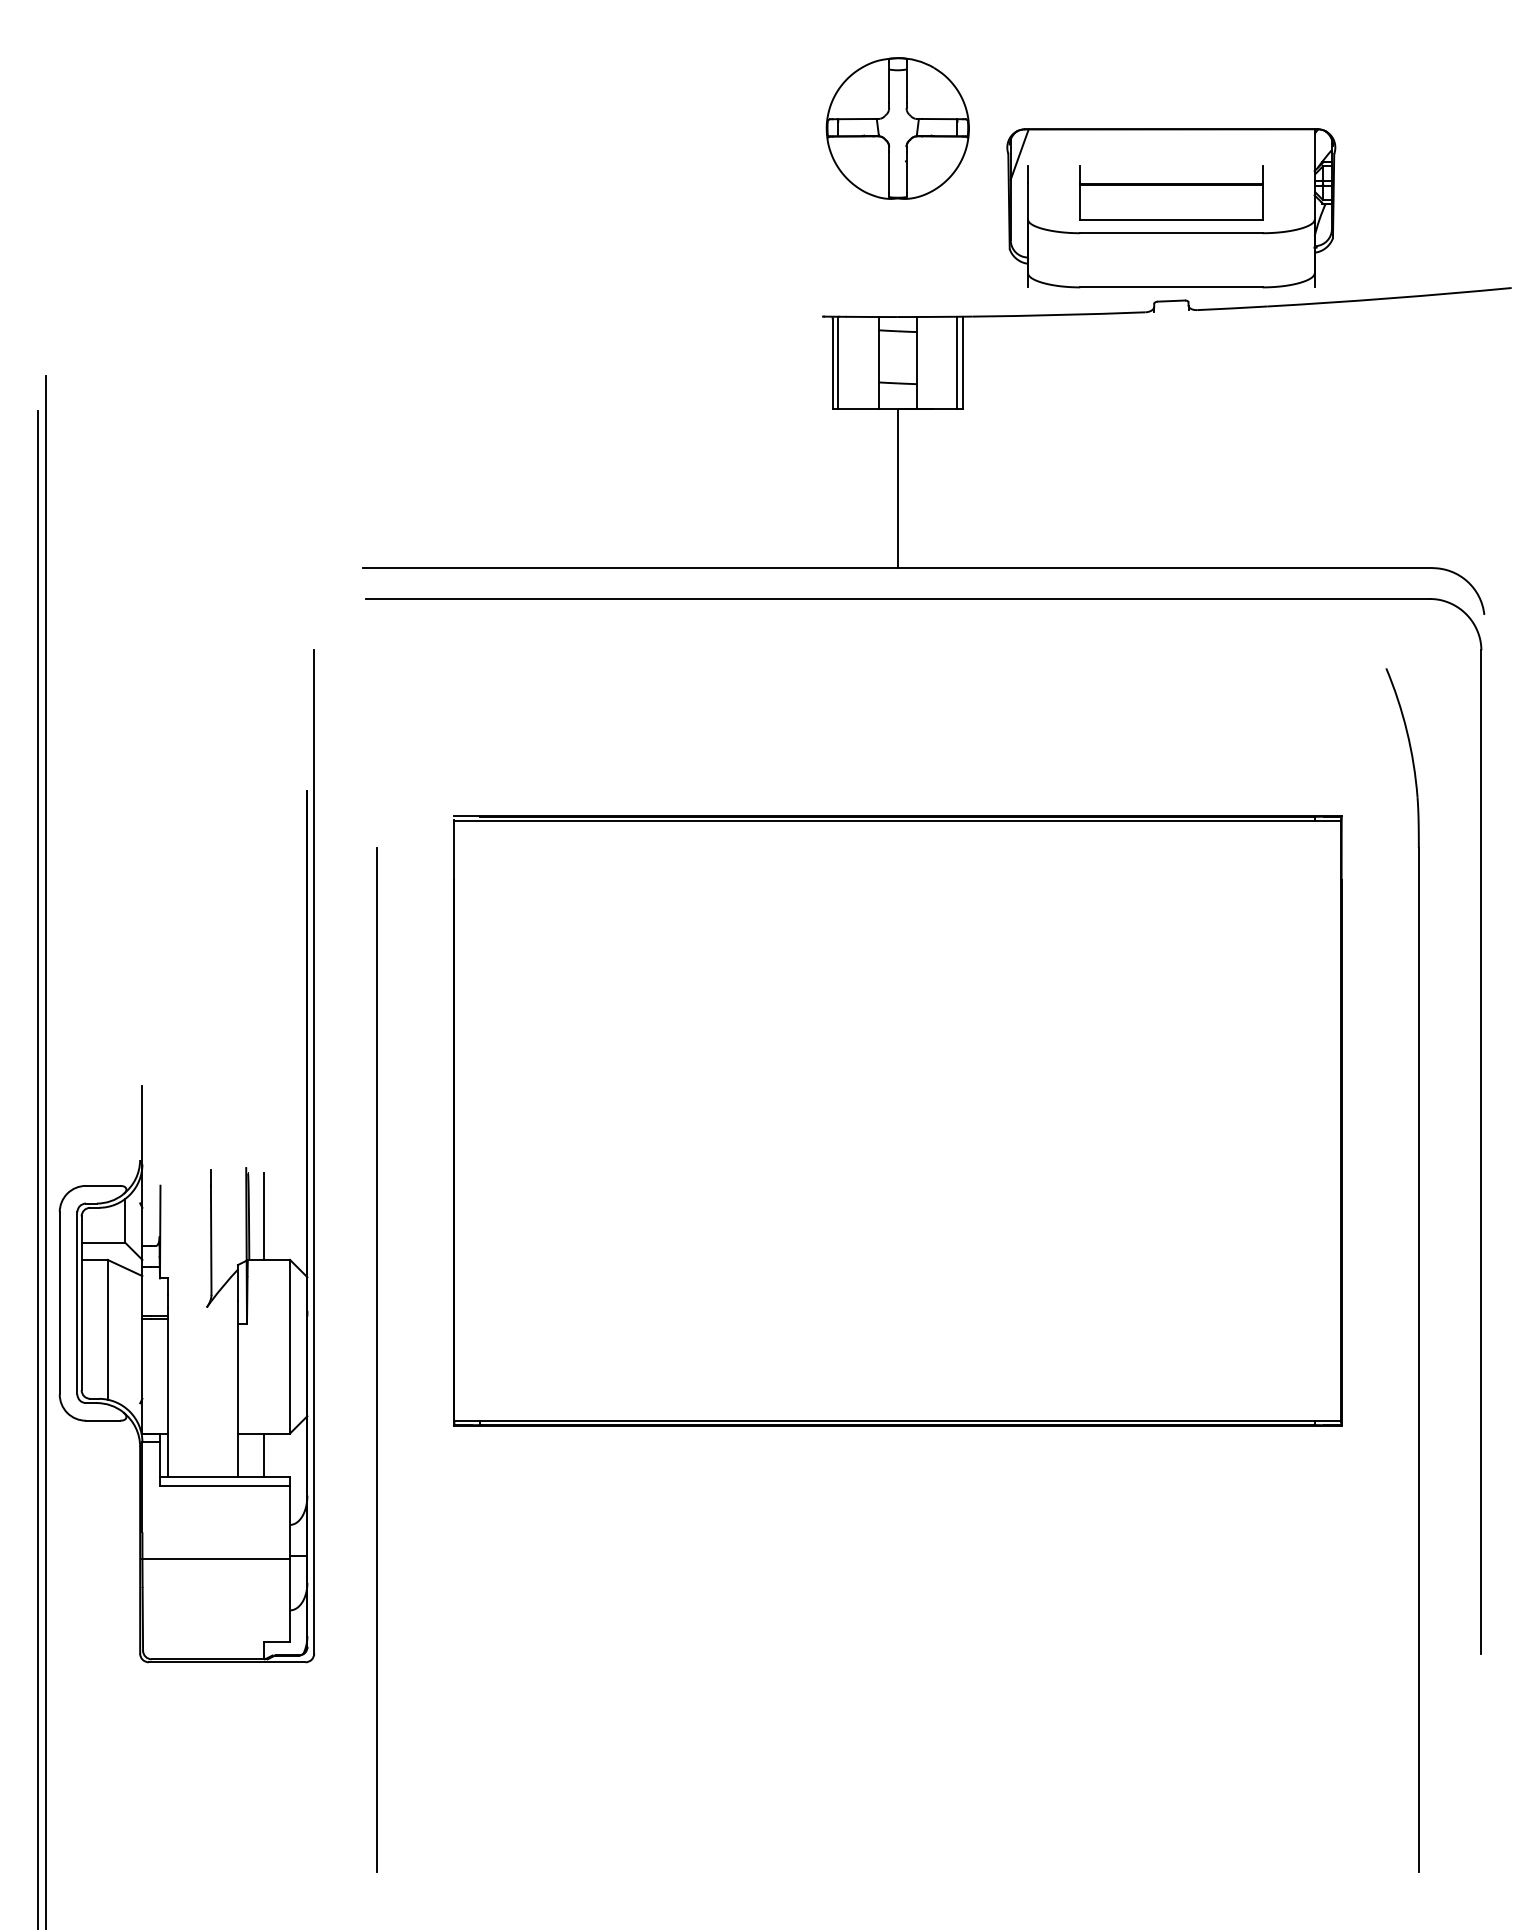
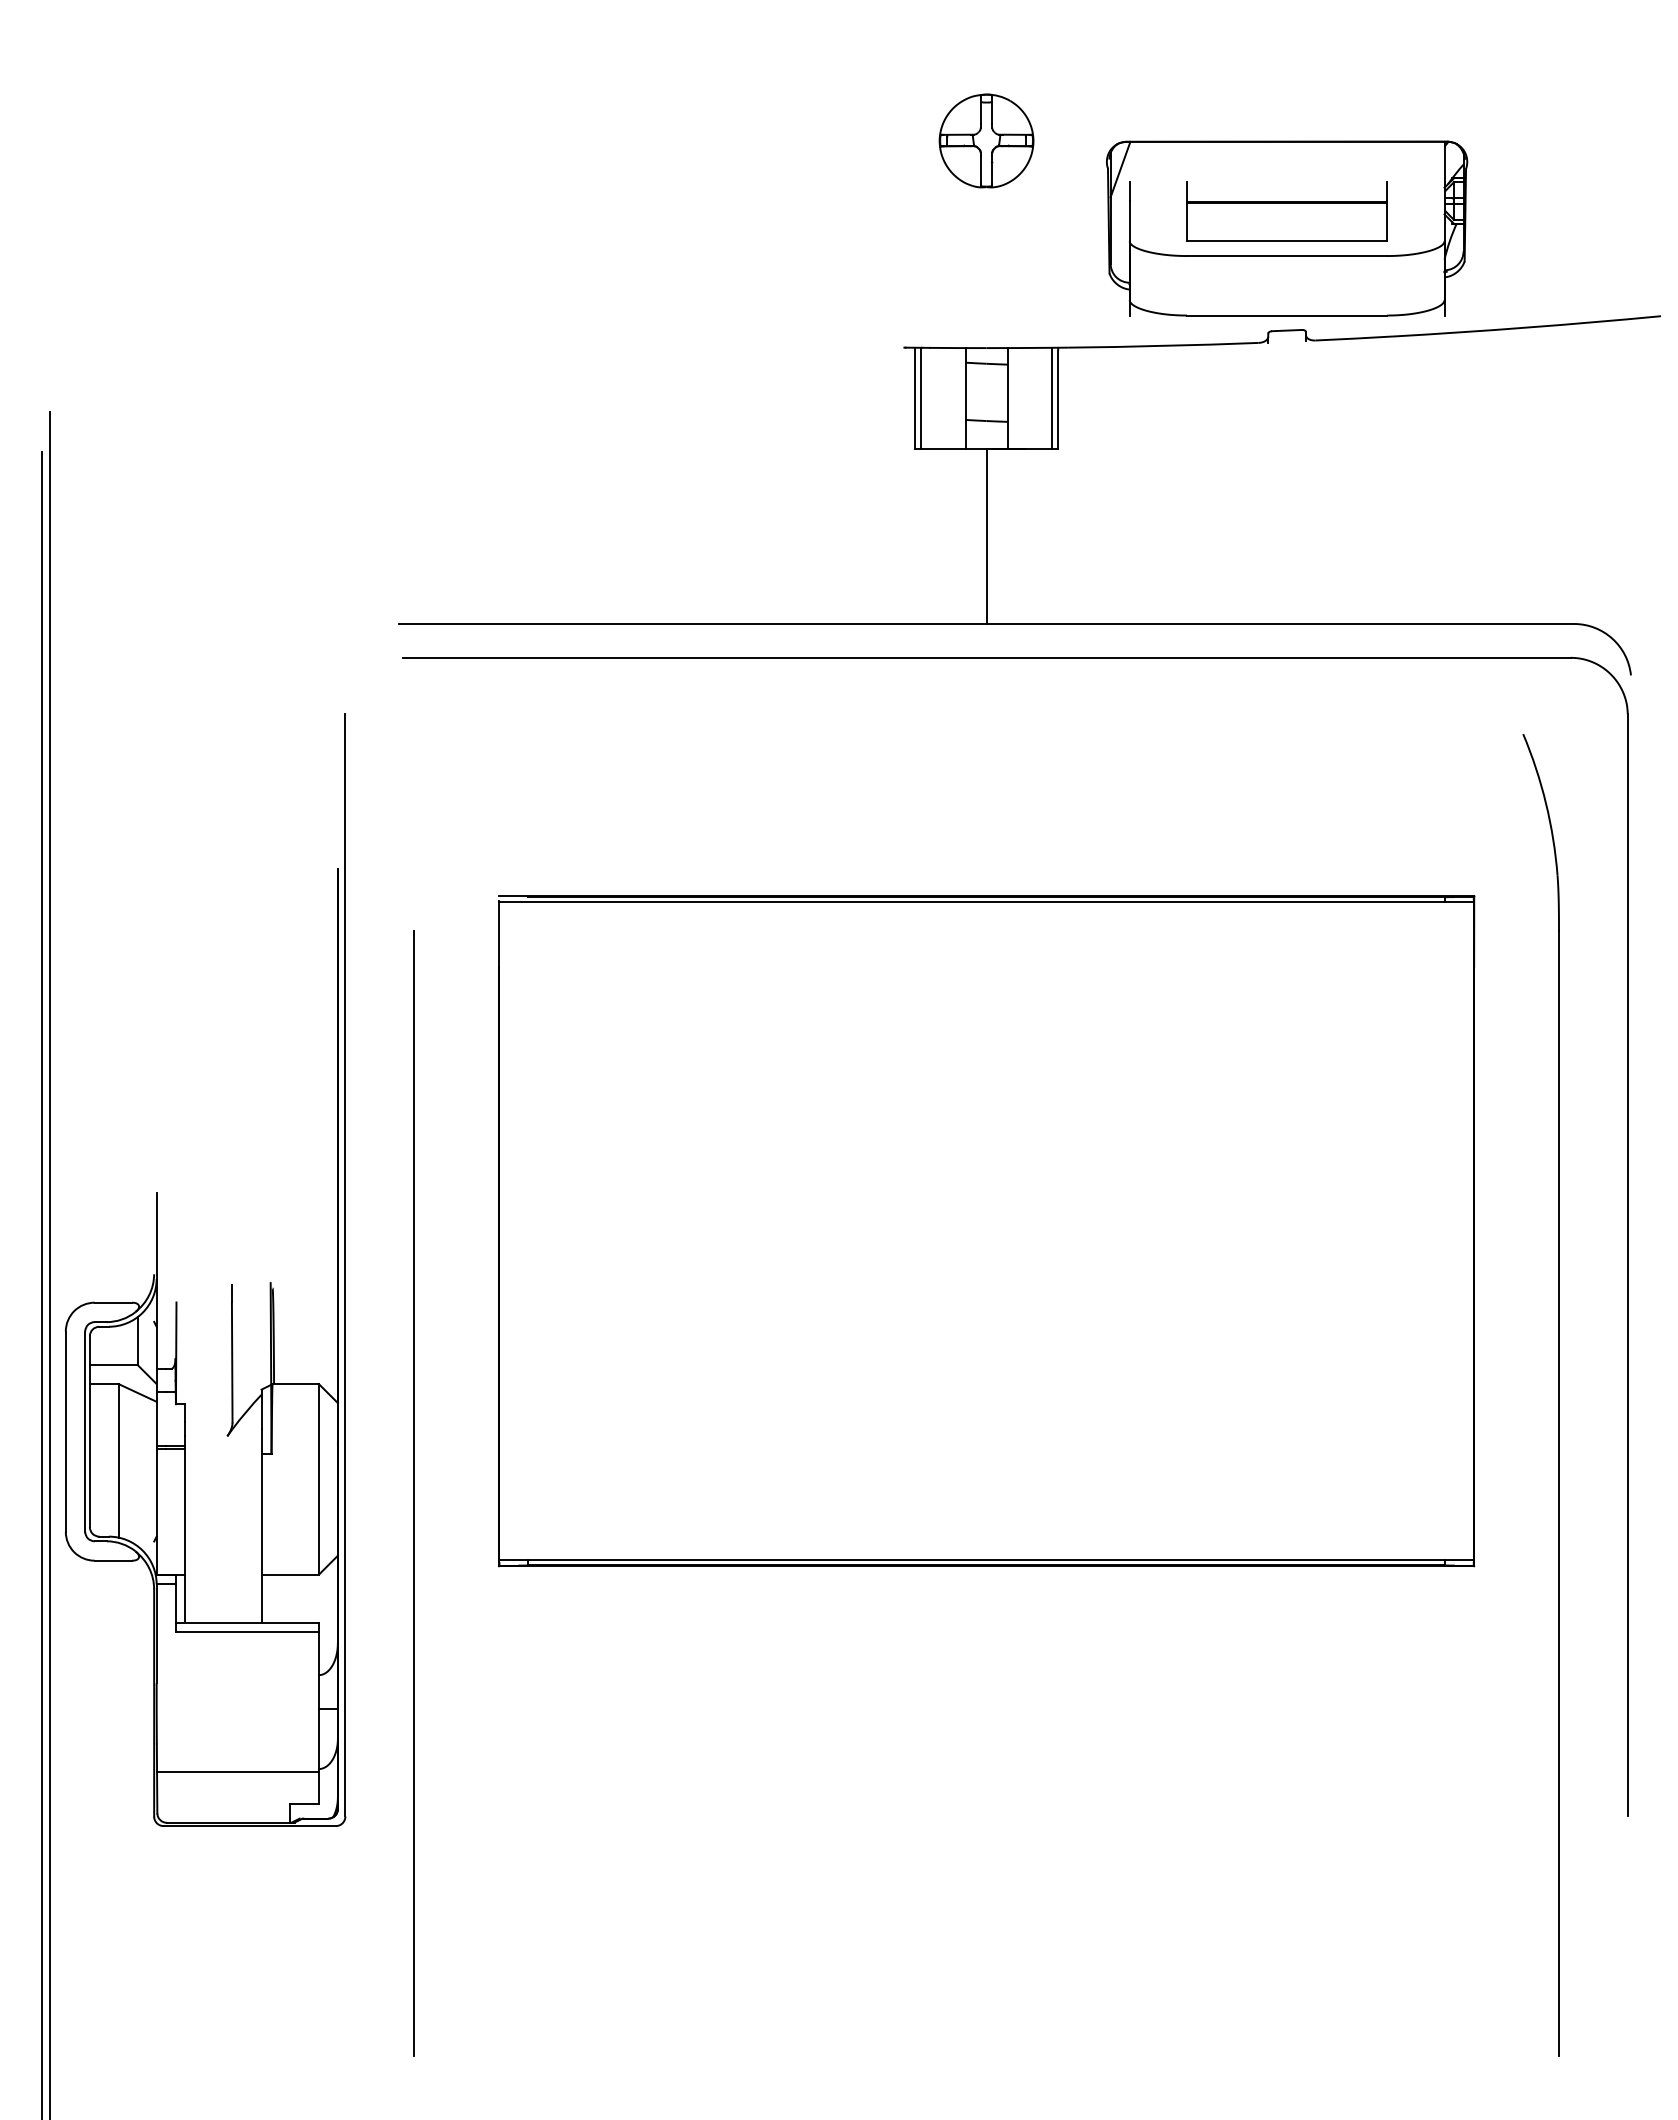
part: (897, 128) -> (986, 140), size x0.6
line: (264, 1216) -> (290, 1336), removed
line: (264, 1455) -> (290, 1598), removed
line: (216, 1559) -> (237, 1772), moved

